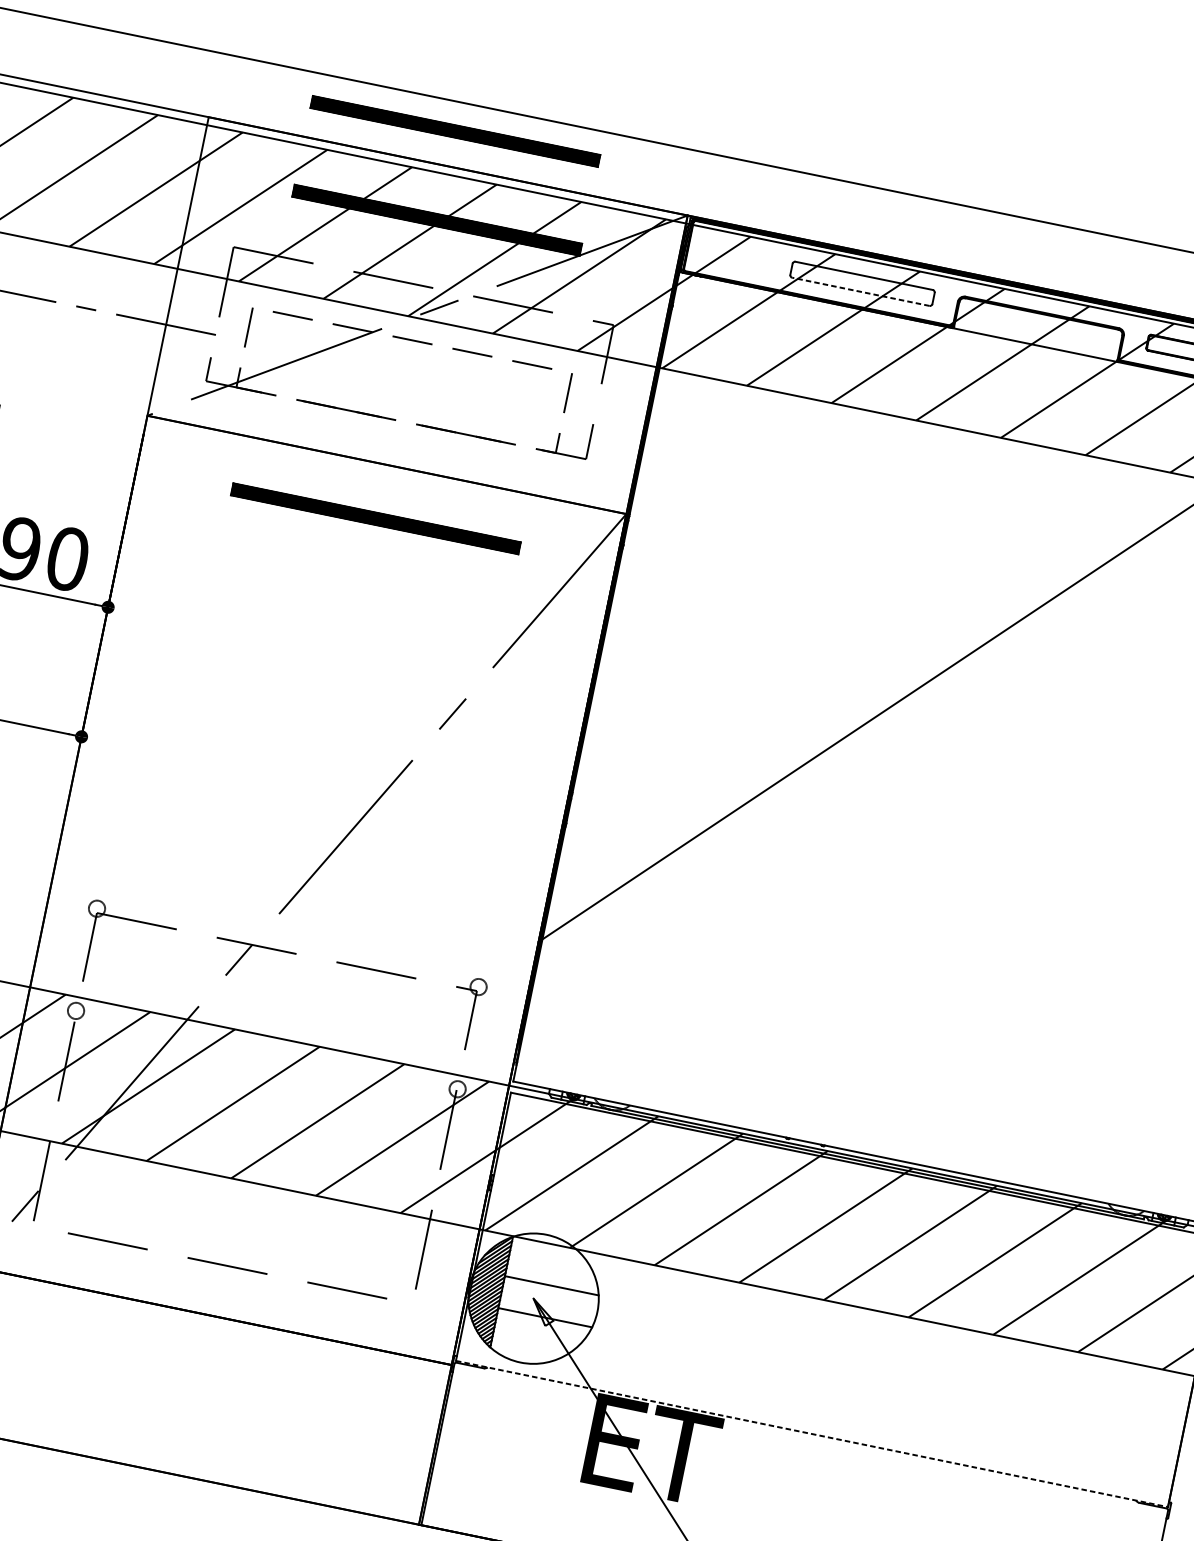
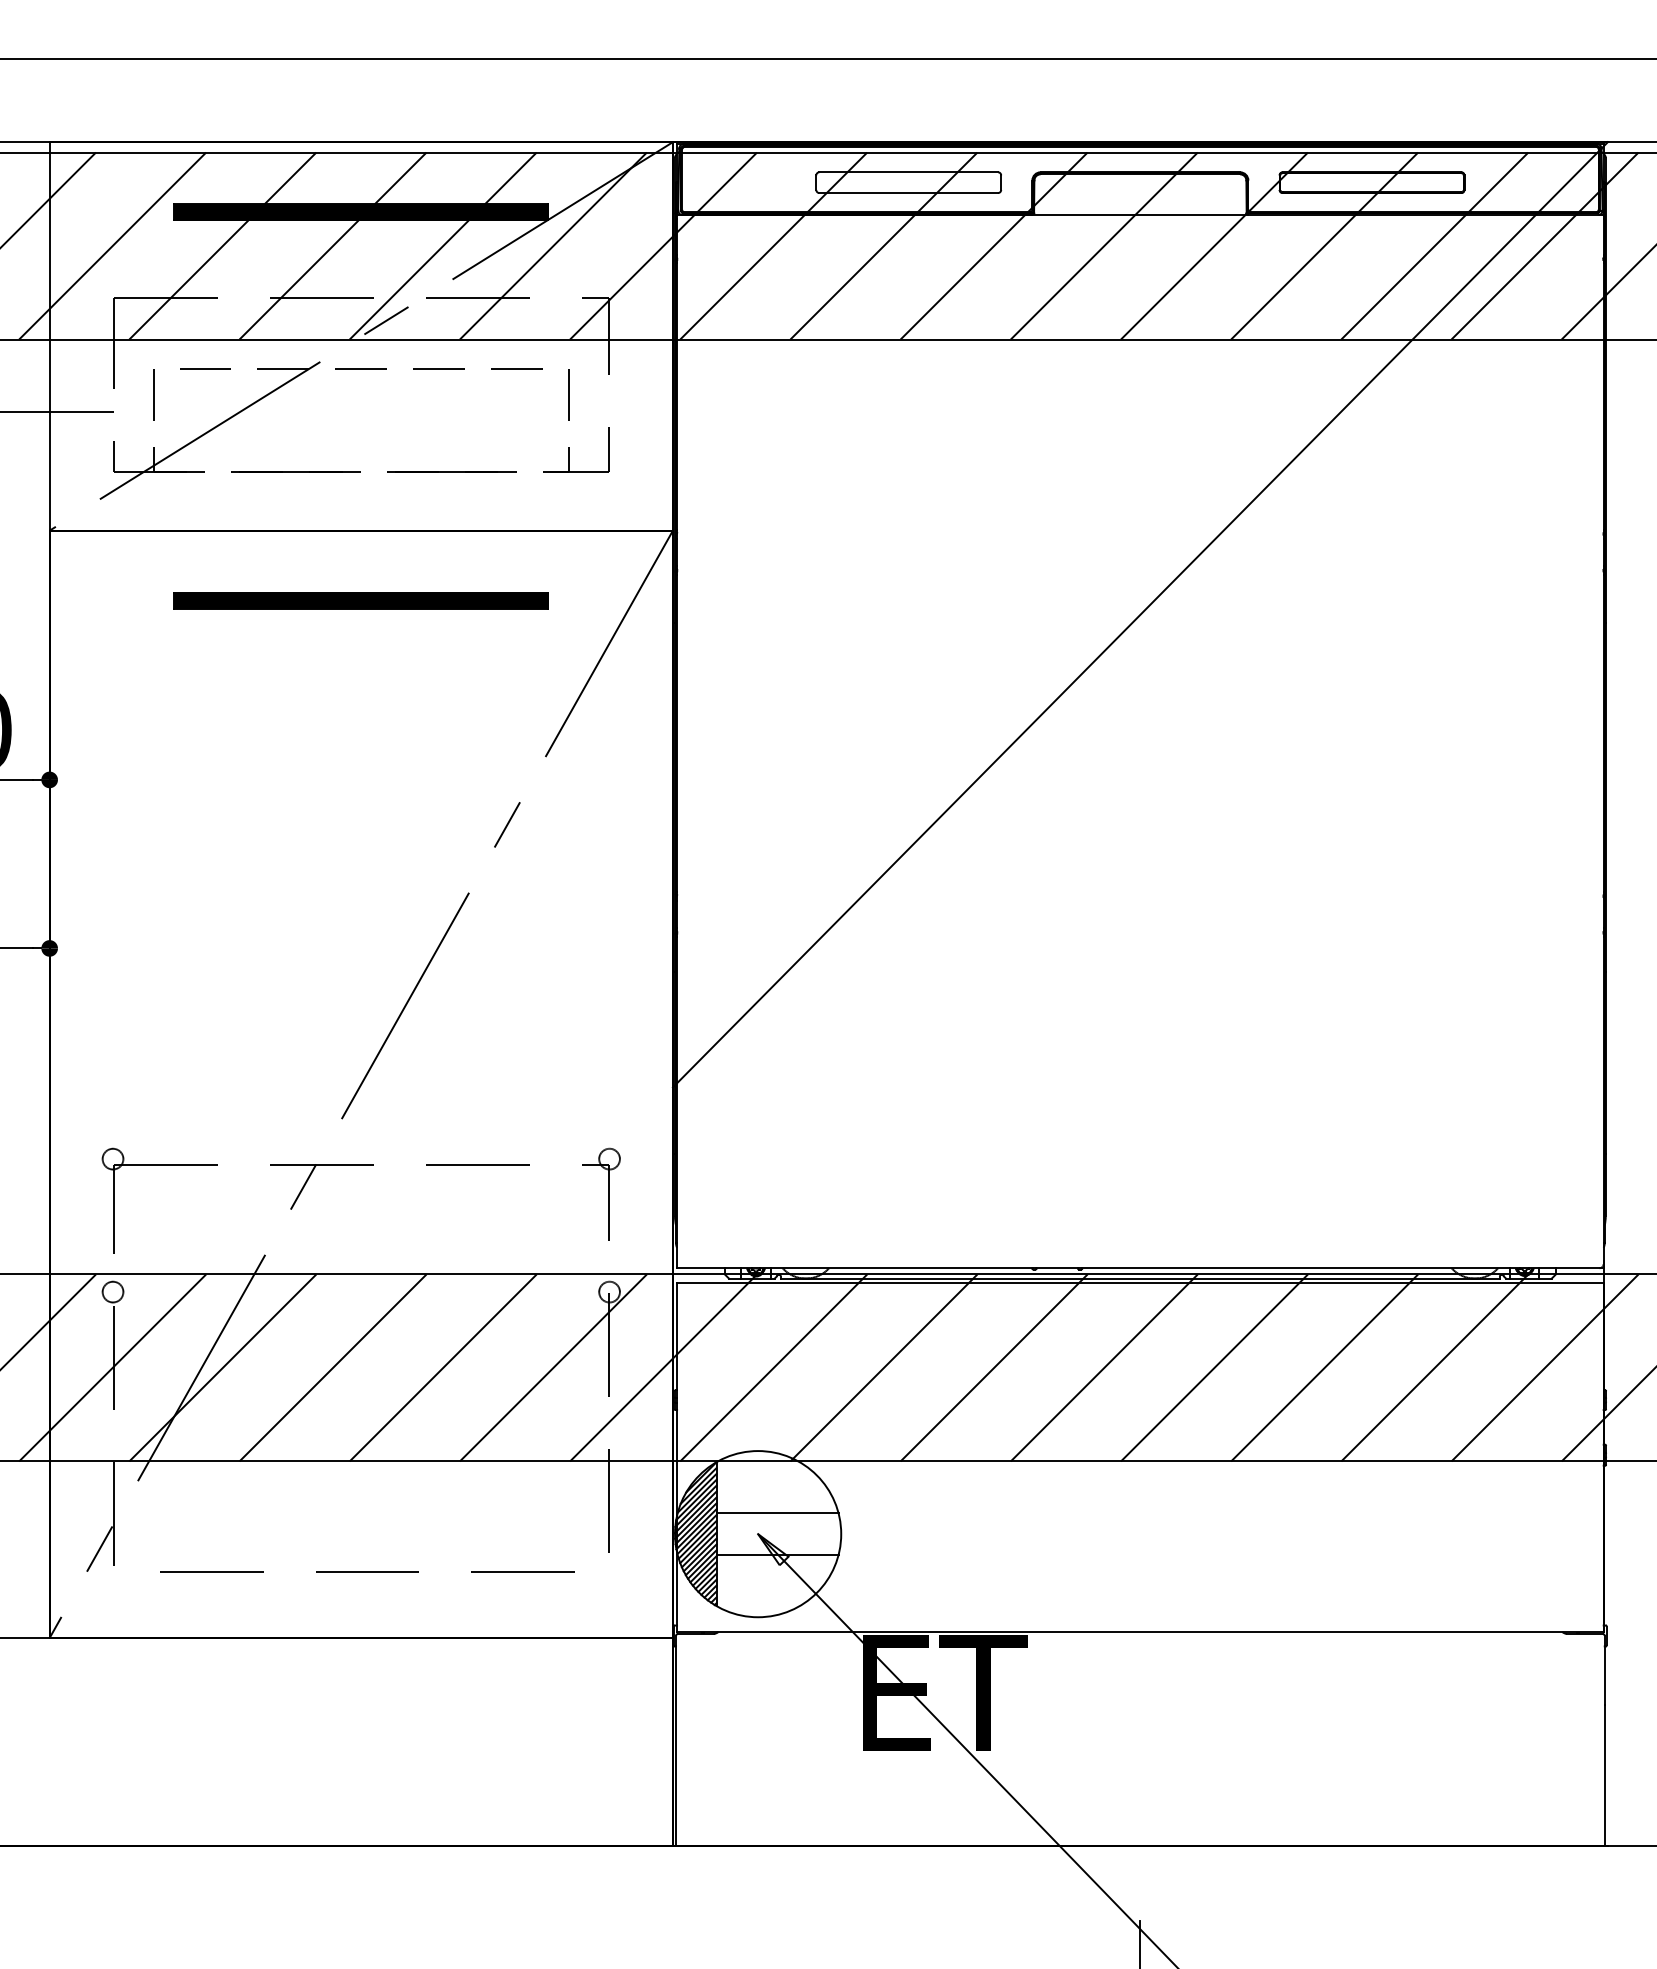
part: (454, 131) -> (360, 96), removed
line: (860, 292) -> (908, 193), dashed -> solid
line: (812, 1433) -> (1140, 1631), dashed -> solid

